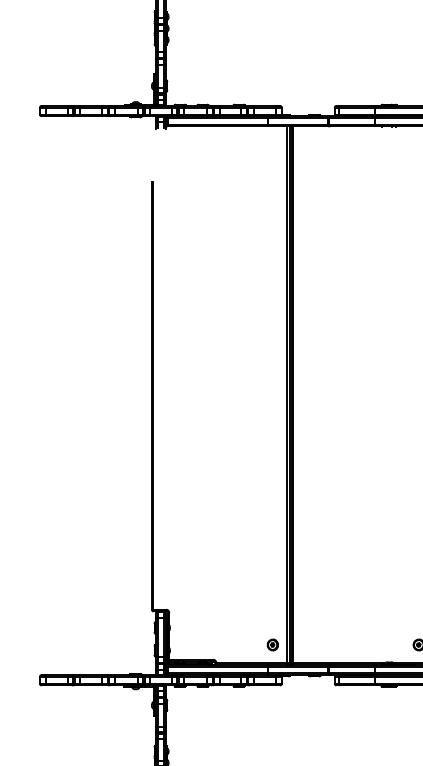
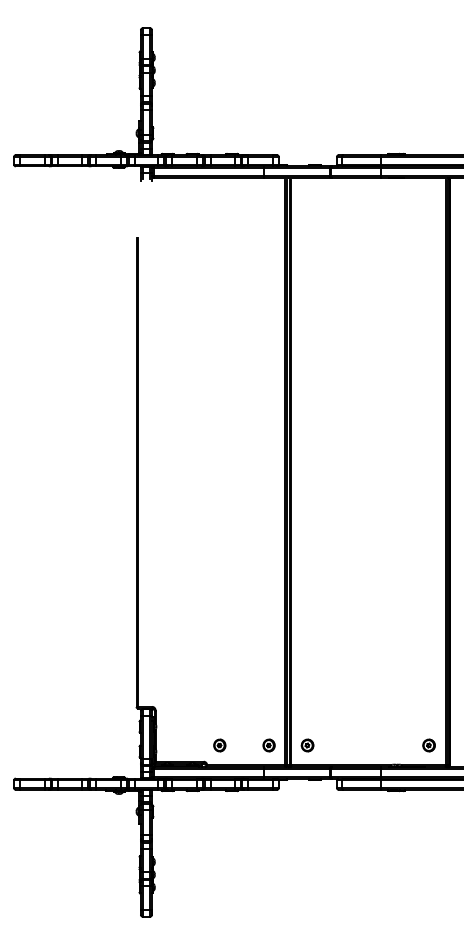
part: (227, 644) -> (219, 745), added
part: (307, 644) -> (307, 745), added

